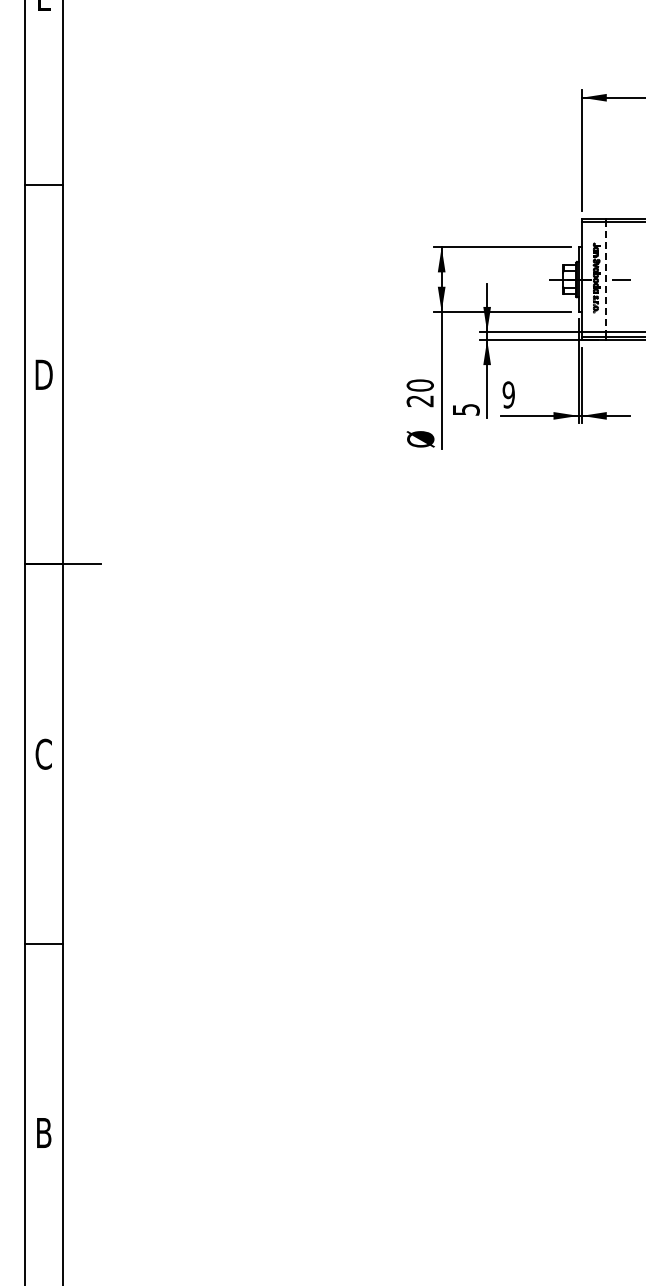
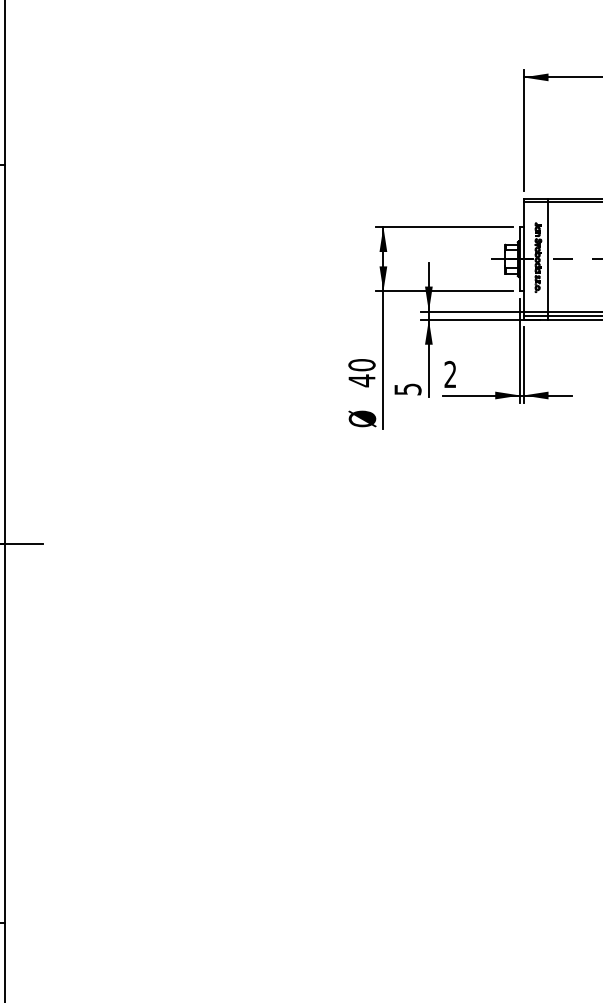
line: (605, 279) -> (547, 259), dashed -> solid
text: (508, 394) -> (450, 374), 9 -> 2
text: (419, 400) -> (361, 380), 20 -> 40

